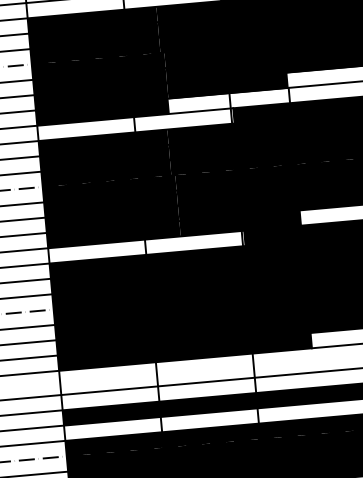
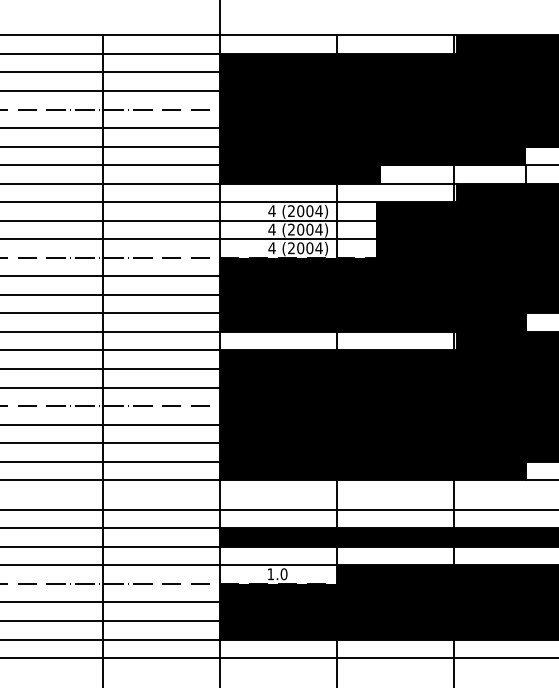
fill: (104, 157) -> (297, 229), removed
fill: (114, 444) -> (278, 574), removed

